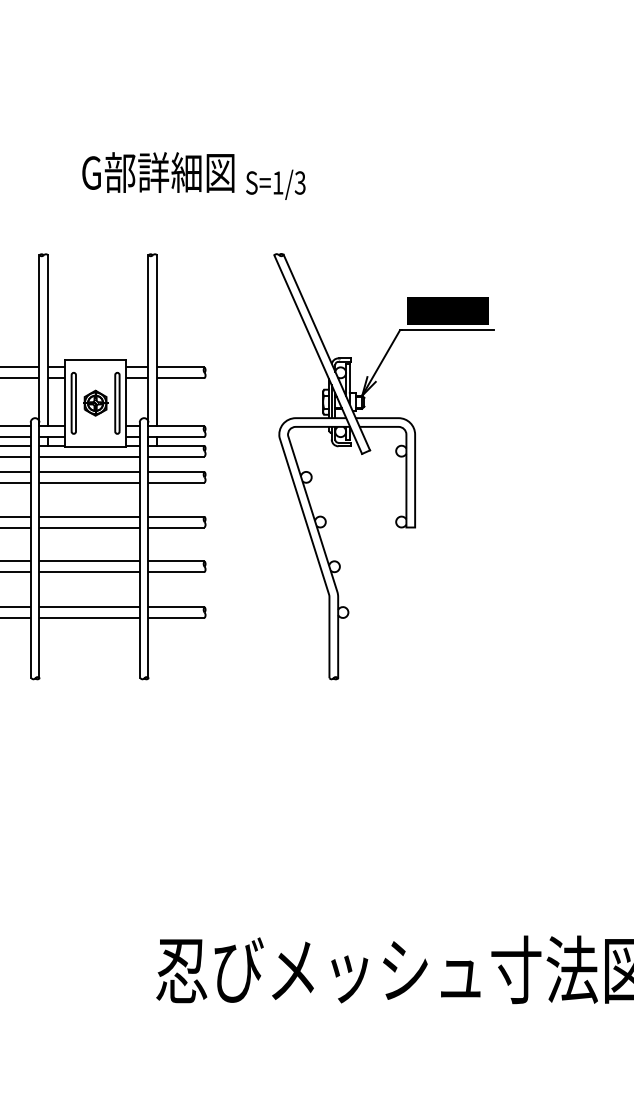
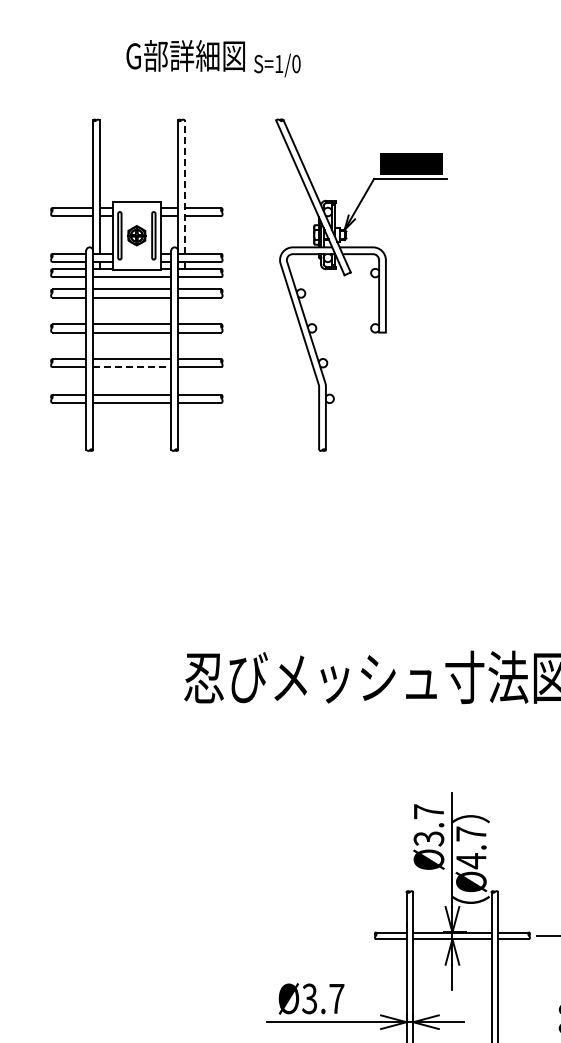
text: (300, 183) -> (296, 64), S=1/3 -> S=1/0
line: (156, 341) -> (184, 187), solid -> dashed
line: (90, 572) -> (132, 367), solid -> dashed

